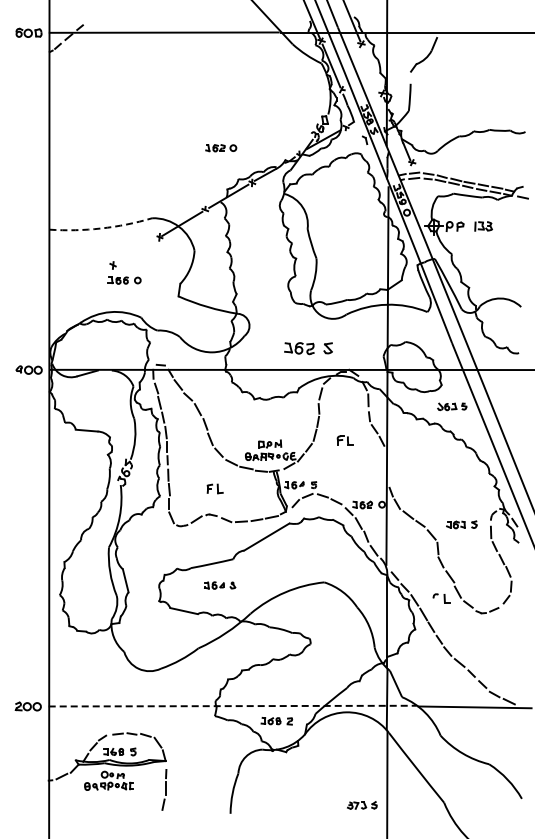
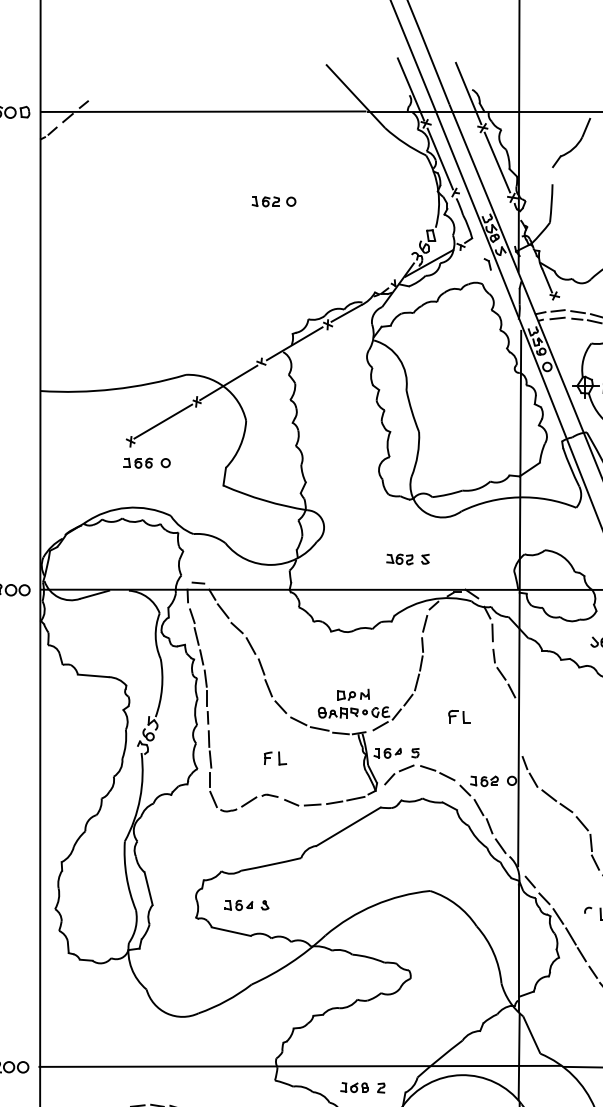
line: (371, 68) -> (497, 162), added
part: (221, 148) -> (274, 202), moved
arc: (101, 228) -> (114, 389), dashed -> solid
line: (135, 251) -> (162, 421), added
part: (308, 348) -> (407, 559), size x0.62
part: (344, 440) -> (458, 716), moved
part: (220, 585) -> (247, 905), moved
line: (233, 706) -> (301, 1066), dashed -> solid

